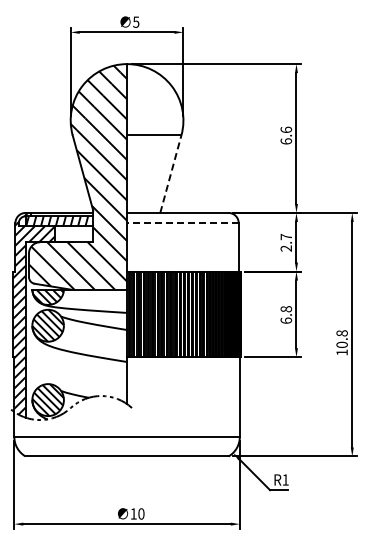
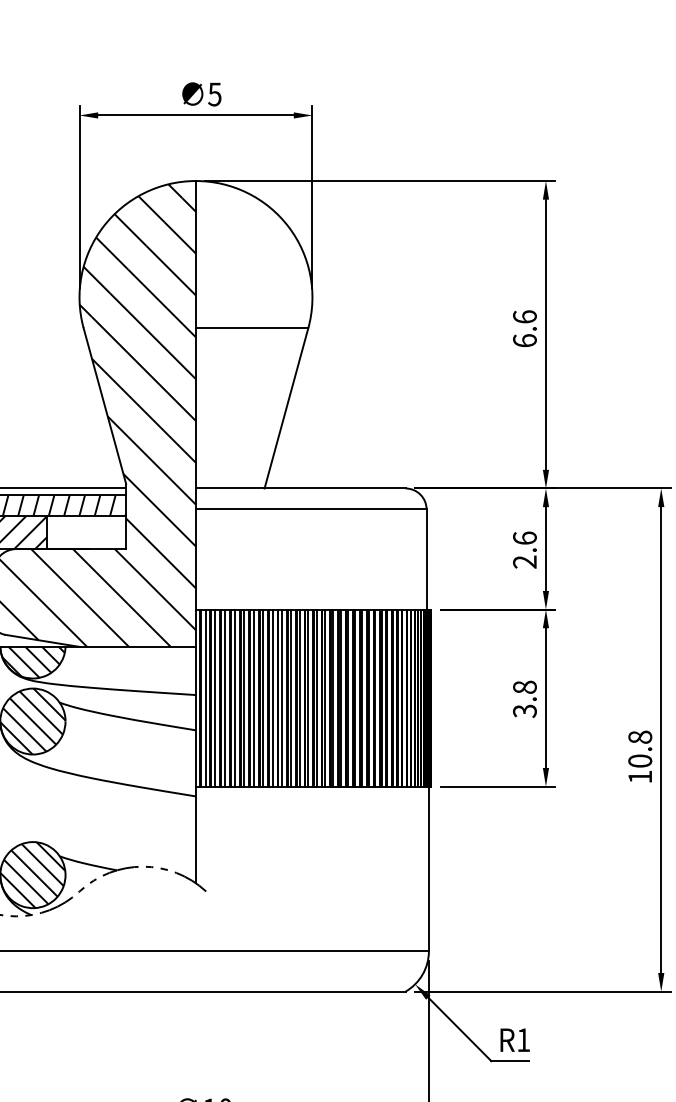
line: (171, 173) -> (287, 406), dashed -> solid
line: (182, 223) -> (310, 510), dashed -> solid
text: (286, 236) -> (525, 537), 2.7 -> 2.6
text: (286, 320) -> (525, 710), 6.8 -> 3.8

